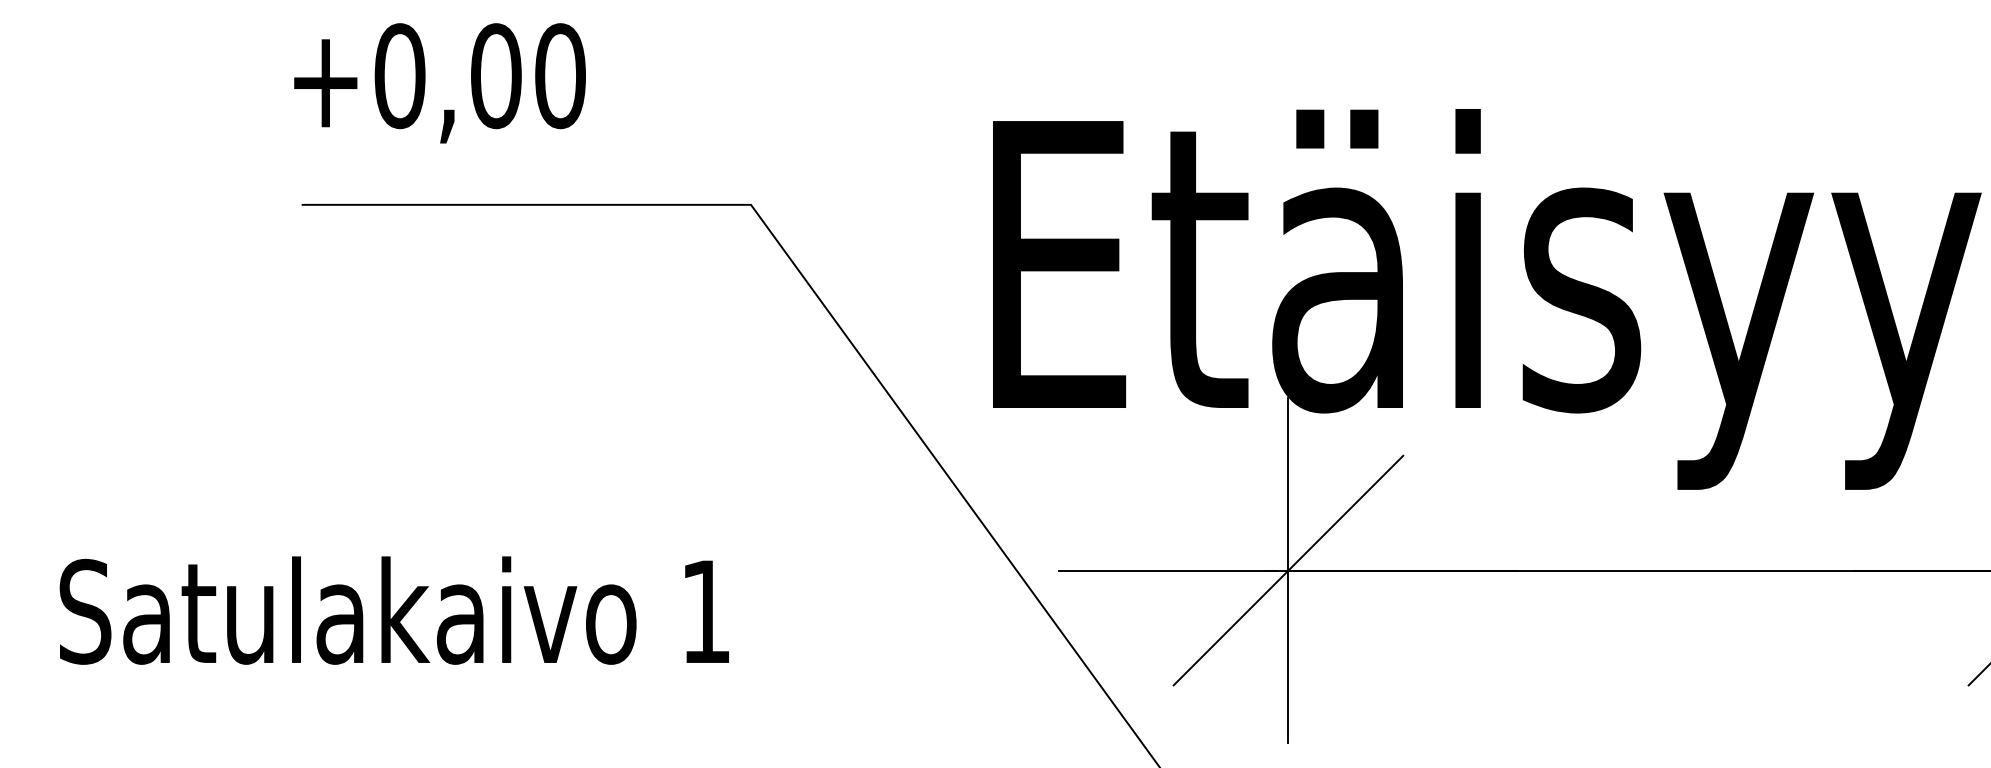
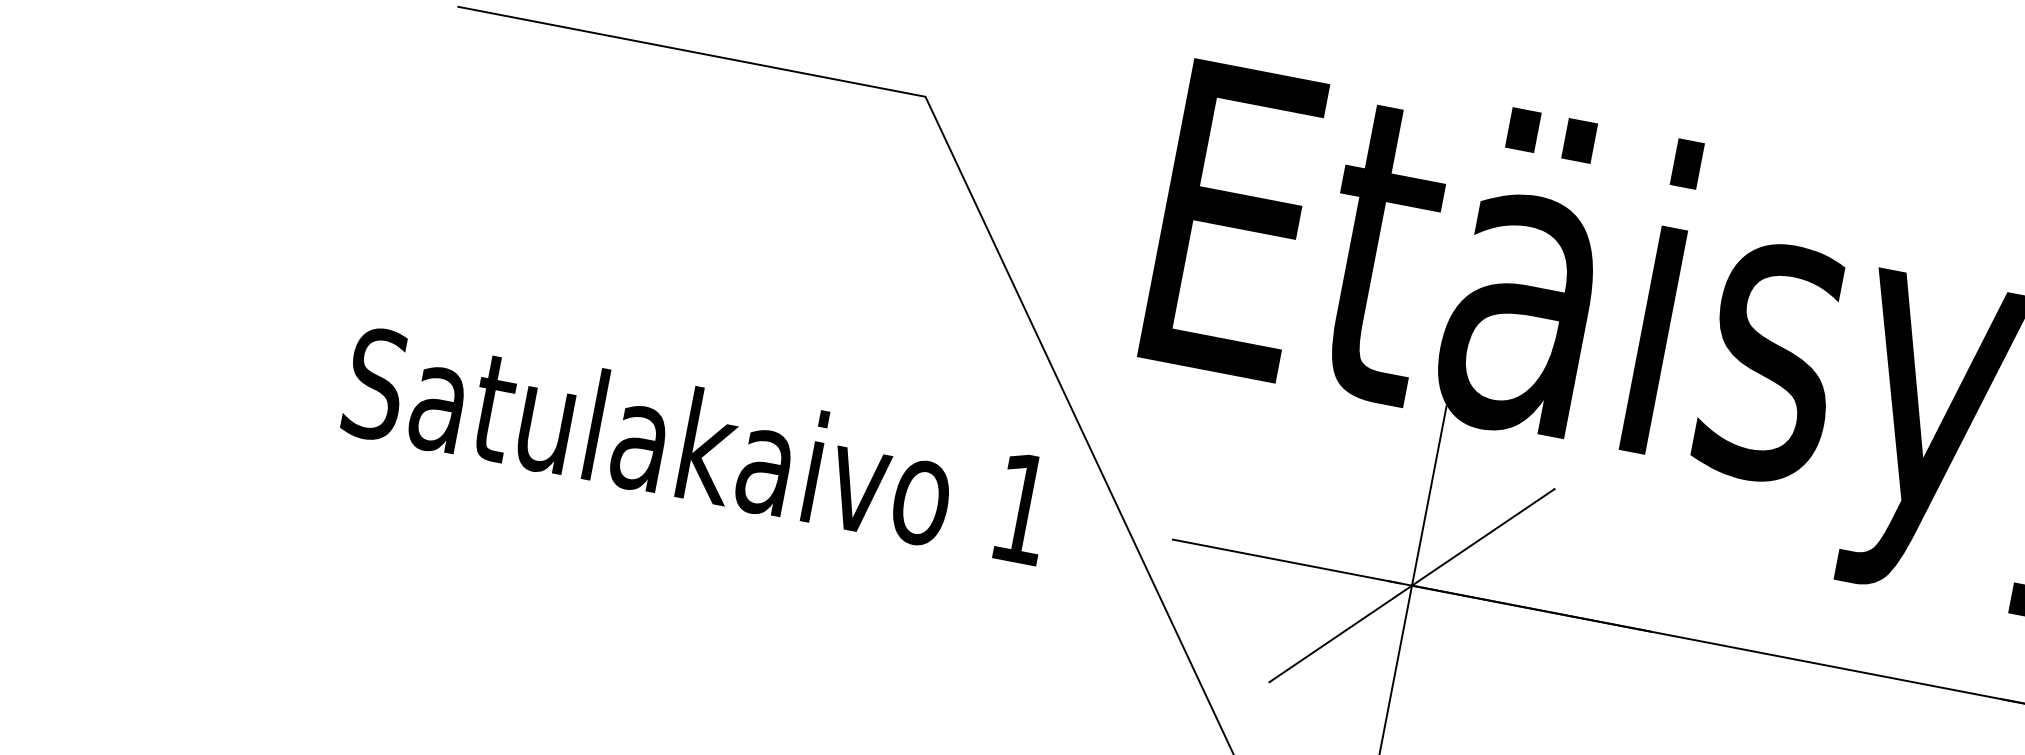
text: (393, 610) -> (697, 444), moved

